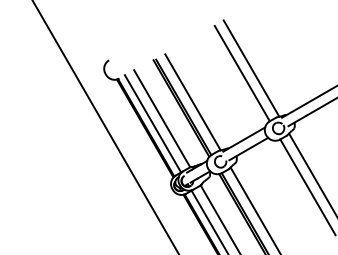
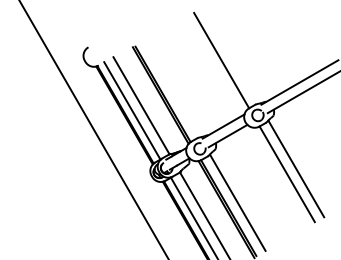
line: (251, 68) -> (230, 55), removed
line: (193, 102) -> (172, 89), removed

